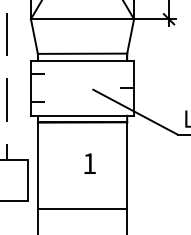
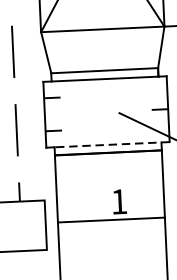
line: (85, 115) -> (111, 144), solid -> dashed
line: (82, 208) -> (111, 219), moved

